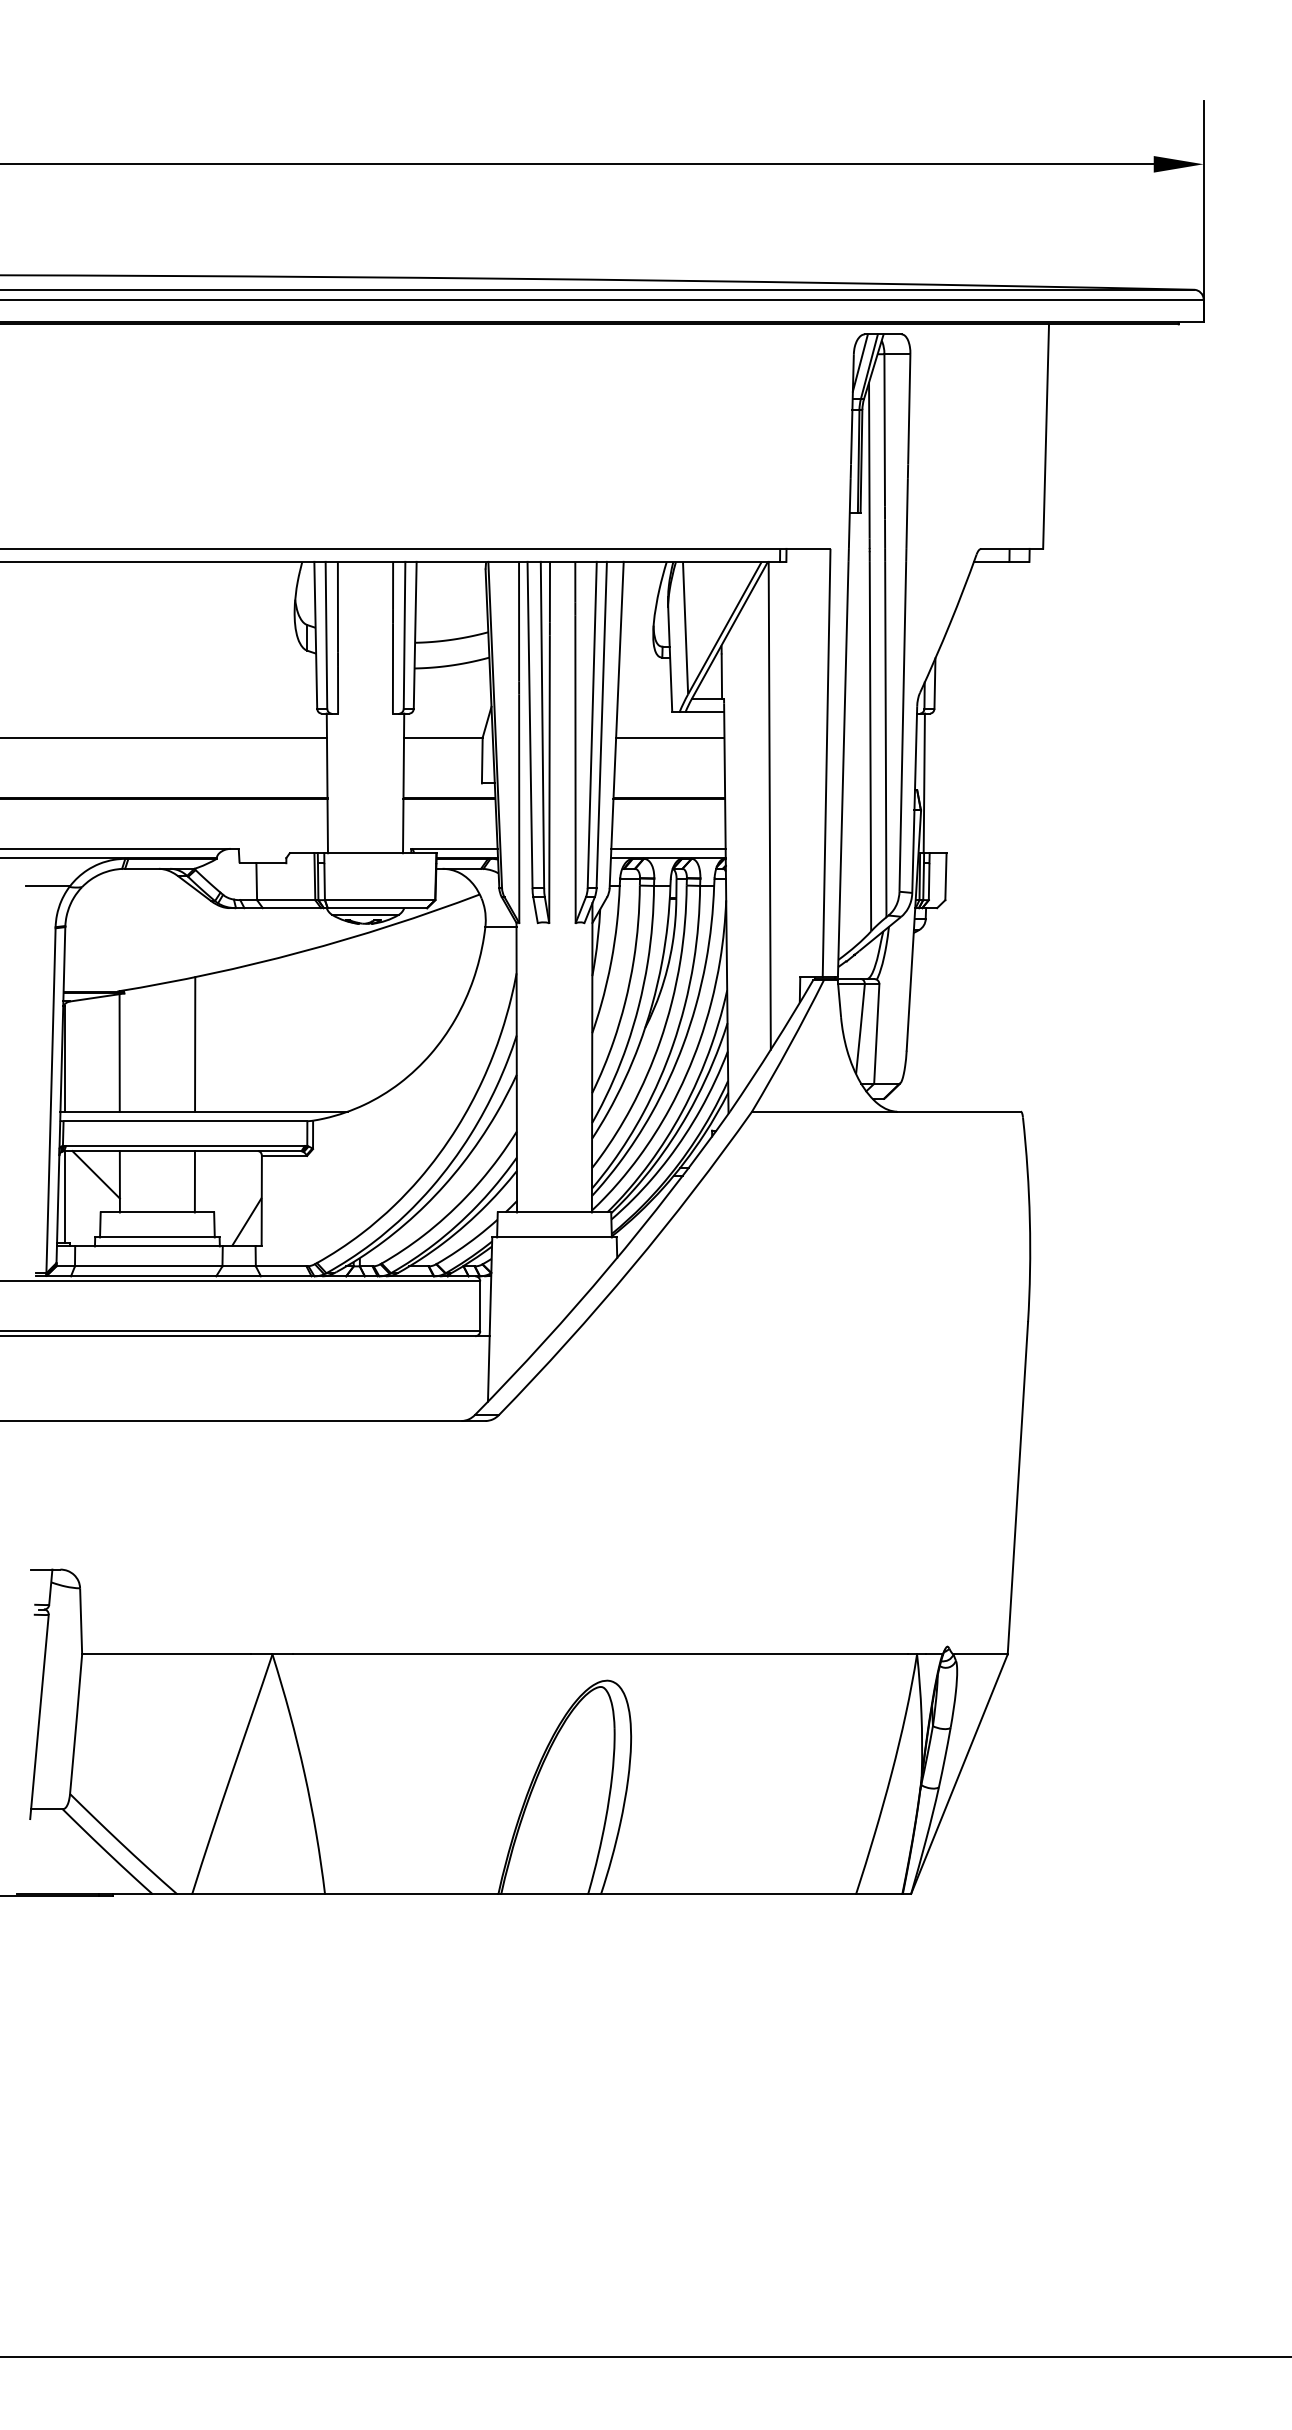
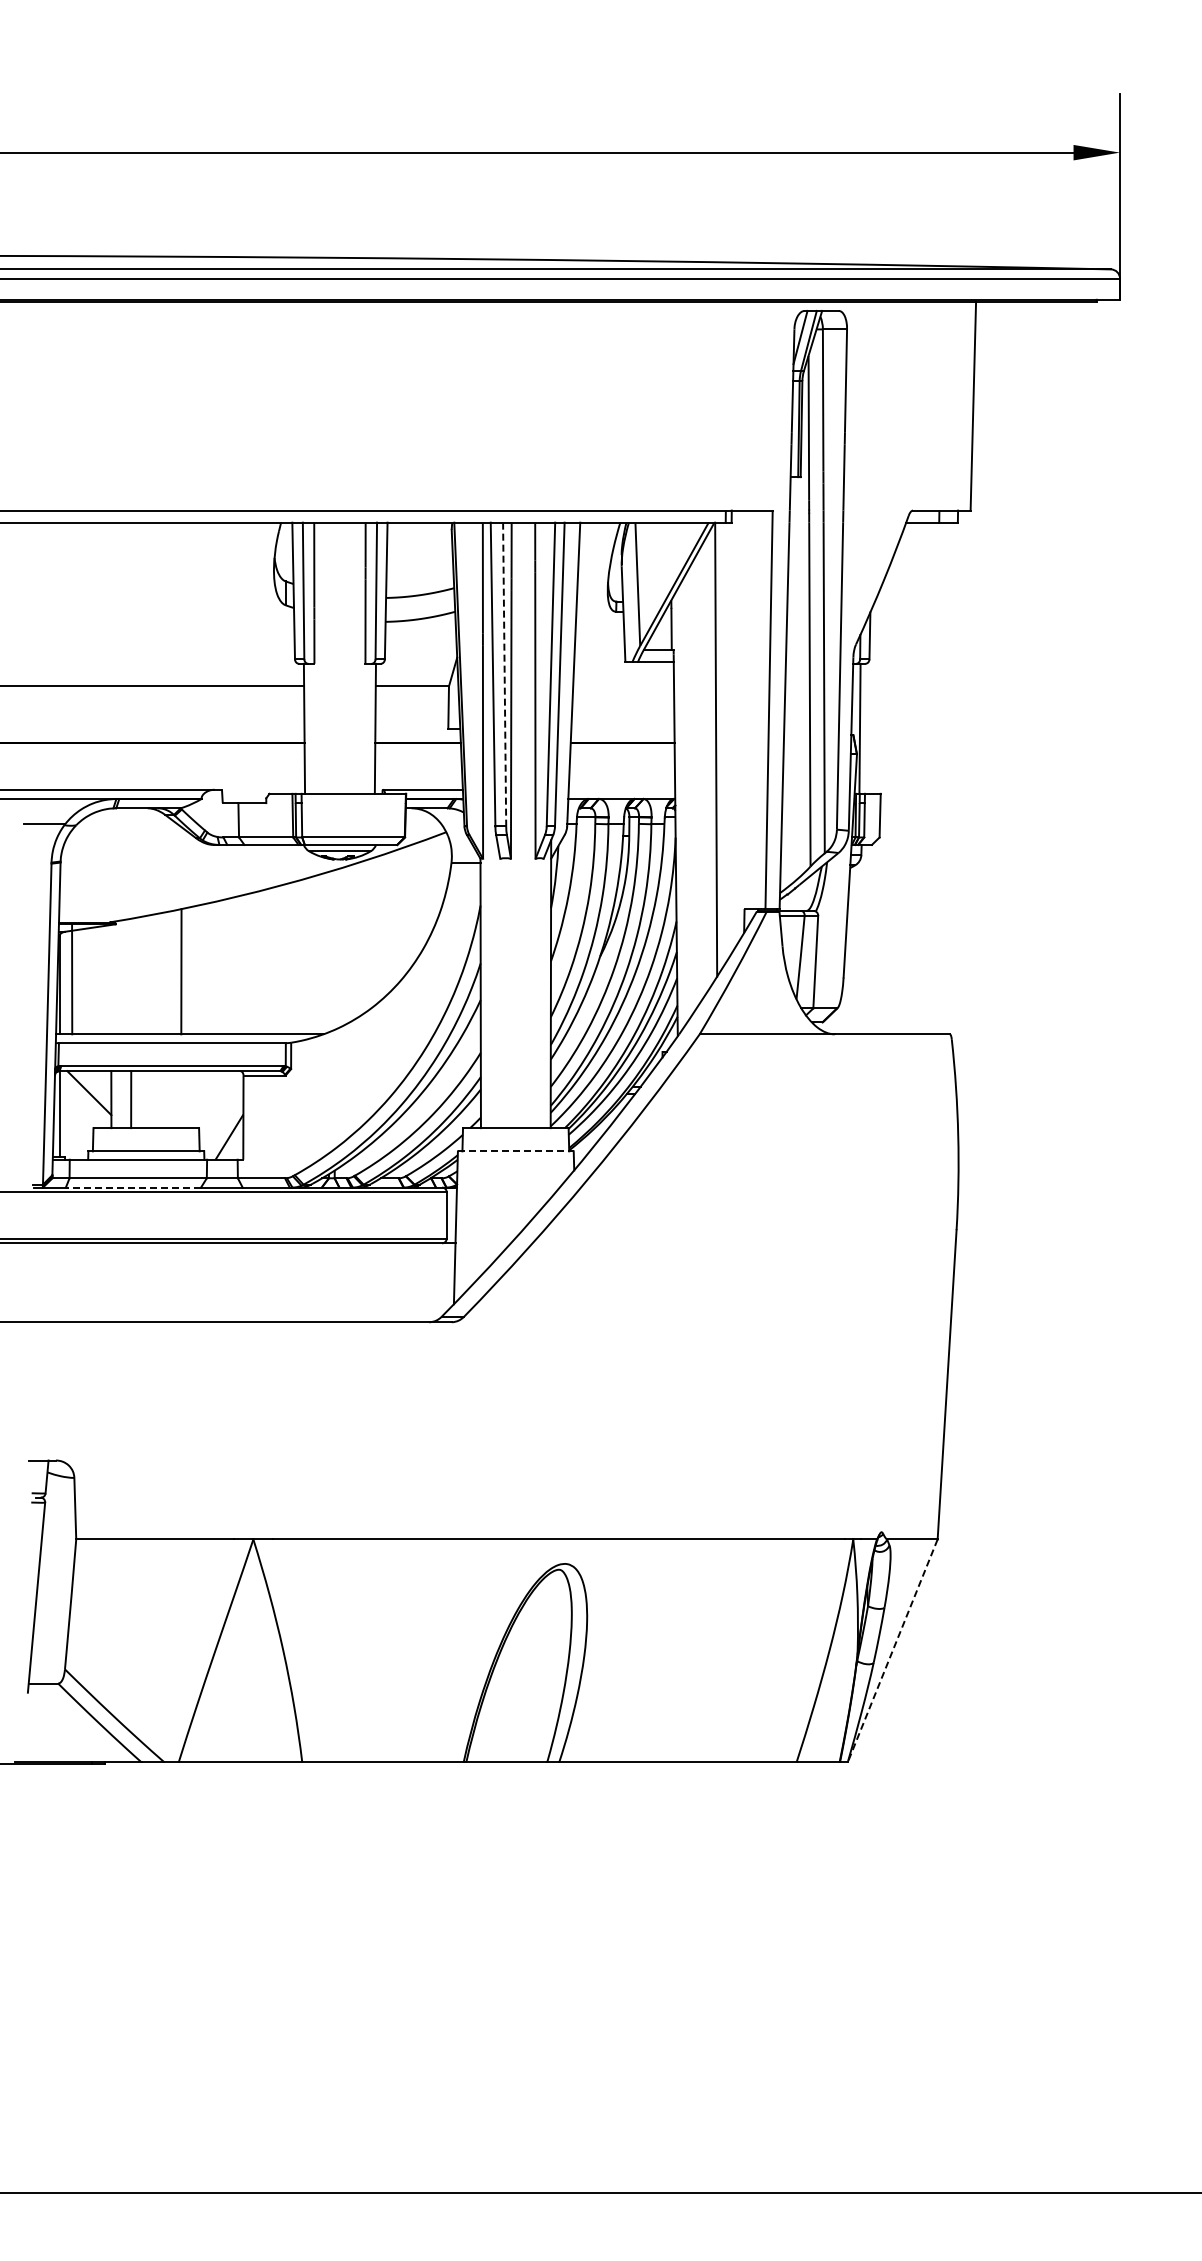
line: (542, 725) -> (504, 674), solid -> dashed
line: (670, 737) -> (623, 686), removed
line: (668, 848) -> (621, 789), removed
line: (120, 1052) -> (72, 979), moved
line: (195, 1181) -> (131, 1099), moved
line: (554, 1237) -> (515, 1151), solid -> dashed
line: (143, 1276) -> (133, 1187), solid -> dashed
line: (959, 1774) -> (892, 1651), solid -> dashed

